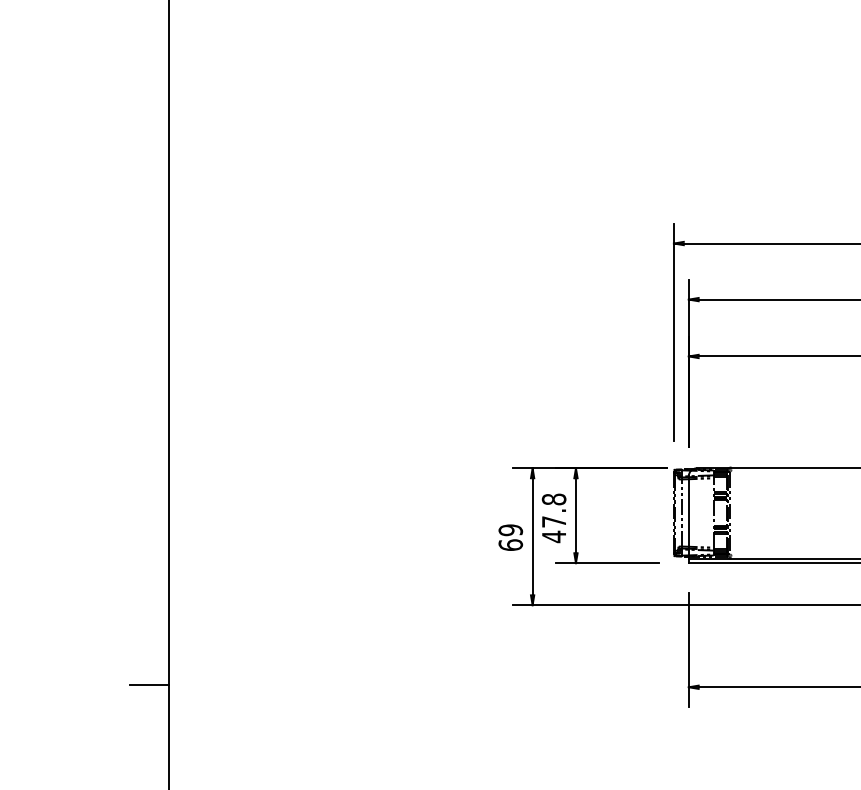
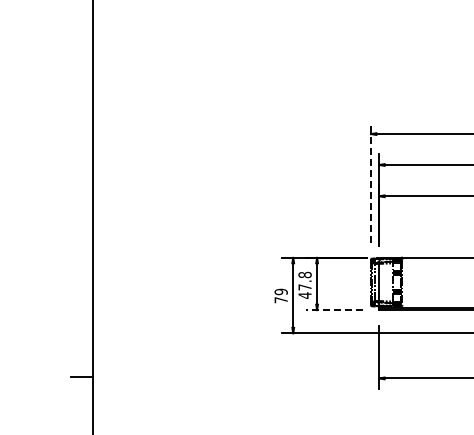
line: (674, 331) -> (371, 182), solid -> dashed
text: (509, 545) -> (280, 300), 69 -> 79
line: (607, 563) -> (334, 310), solid -> dashed

